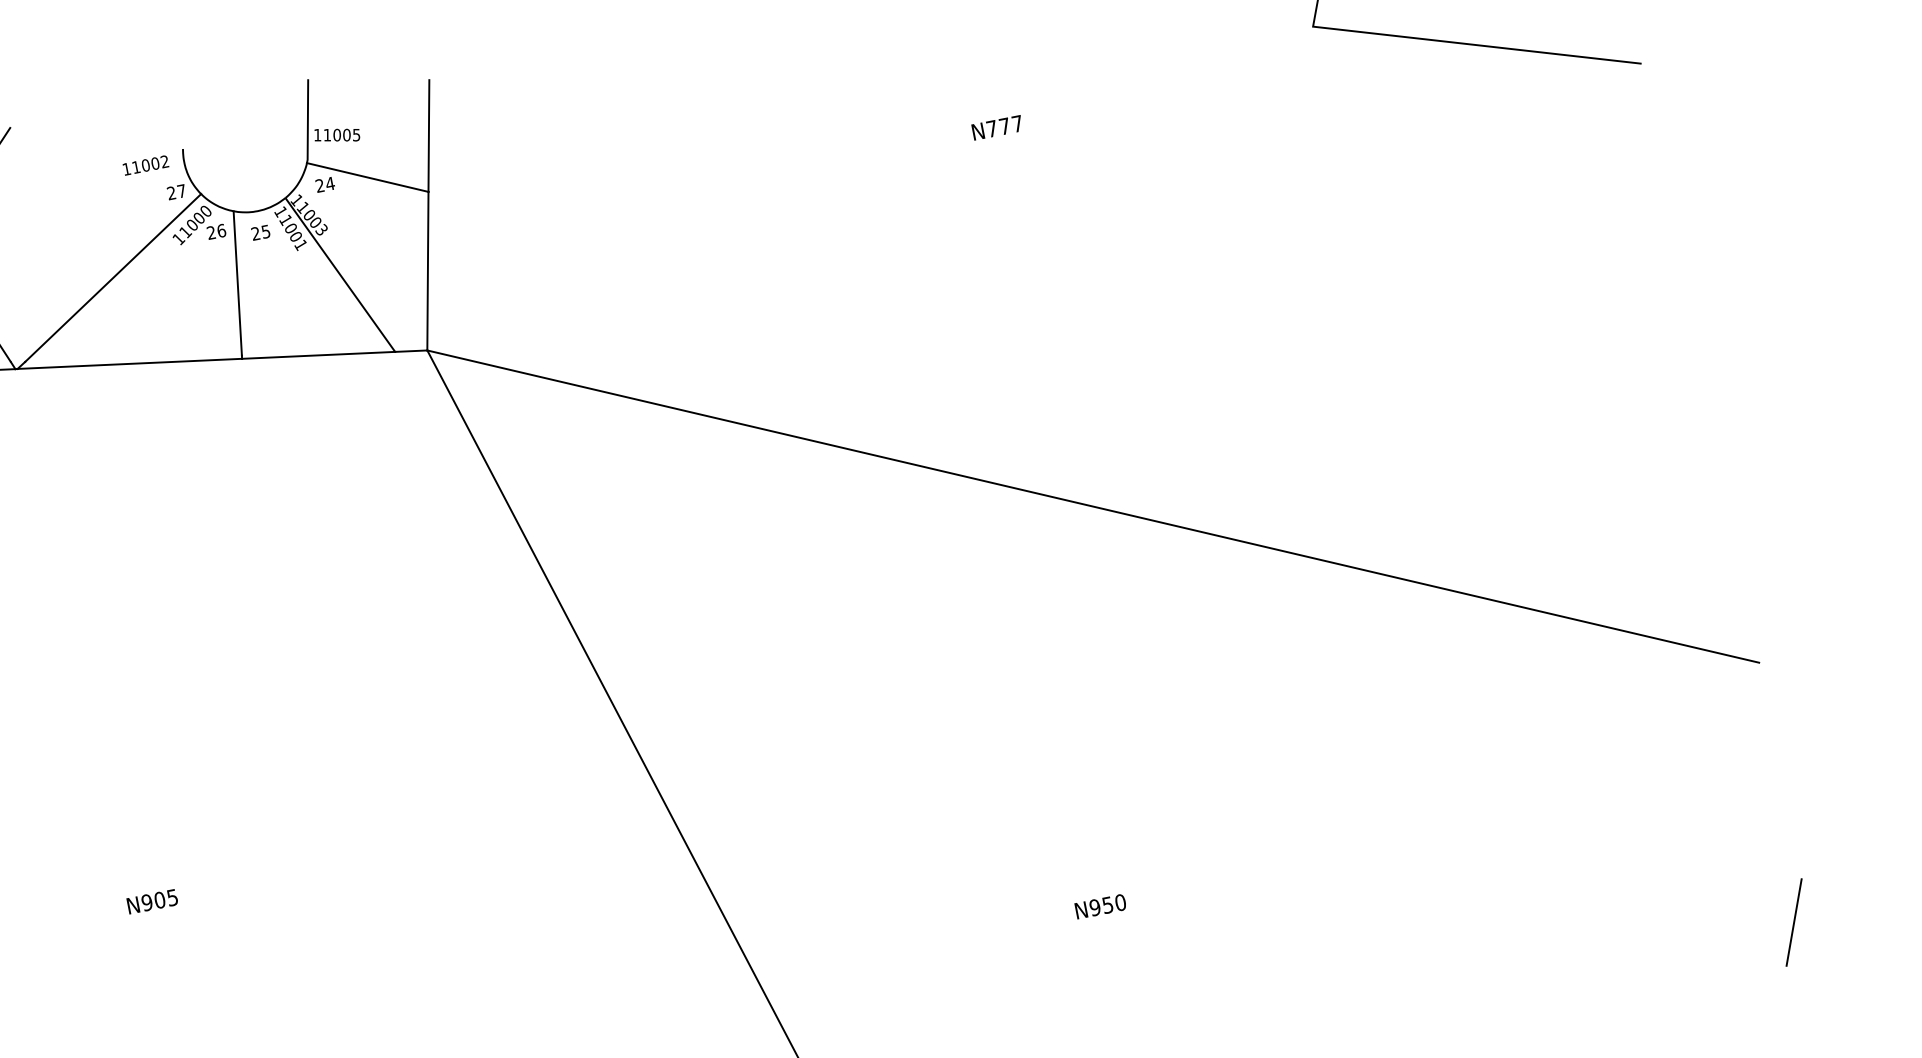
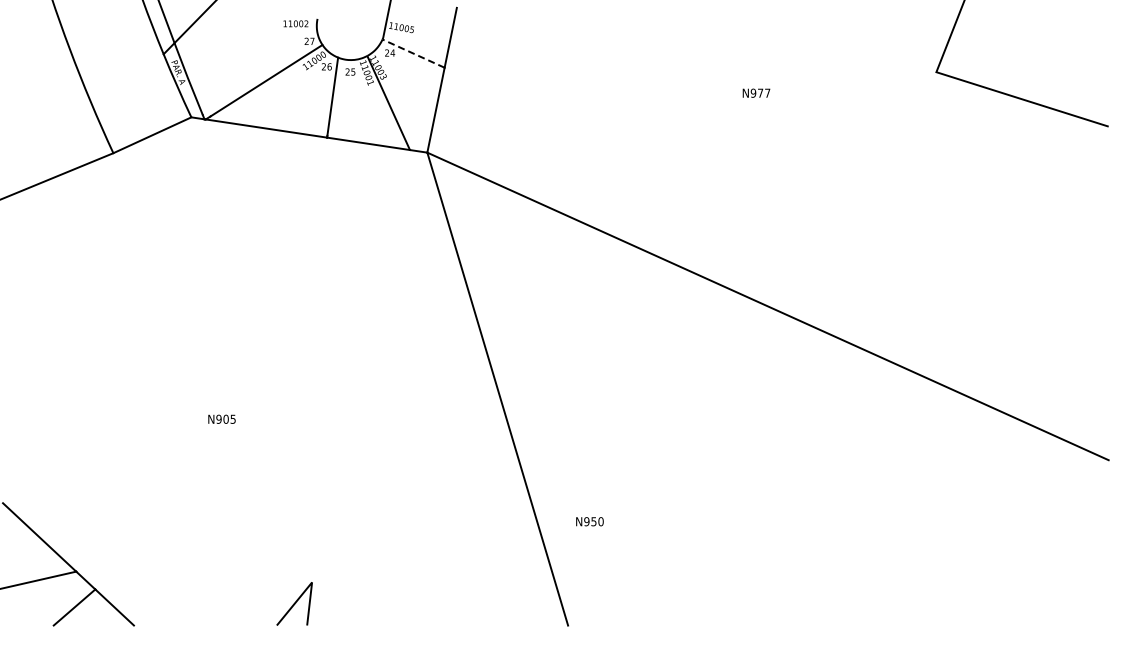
text: (991, 127) -> (753, 92), N777 -> N977
line: (367, 177) -> (413, 53), solid -> dashed
text: (1099, 906) -> (589, 521), moved
line: (1792, 921) -> (1099, 602), removed

